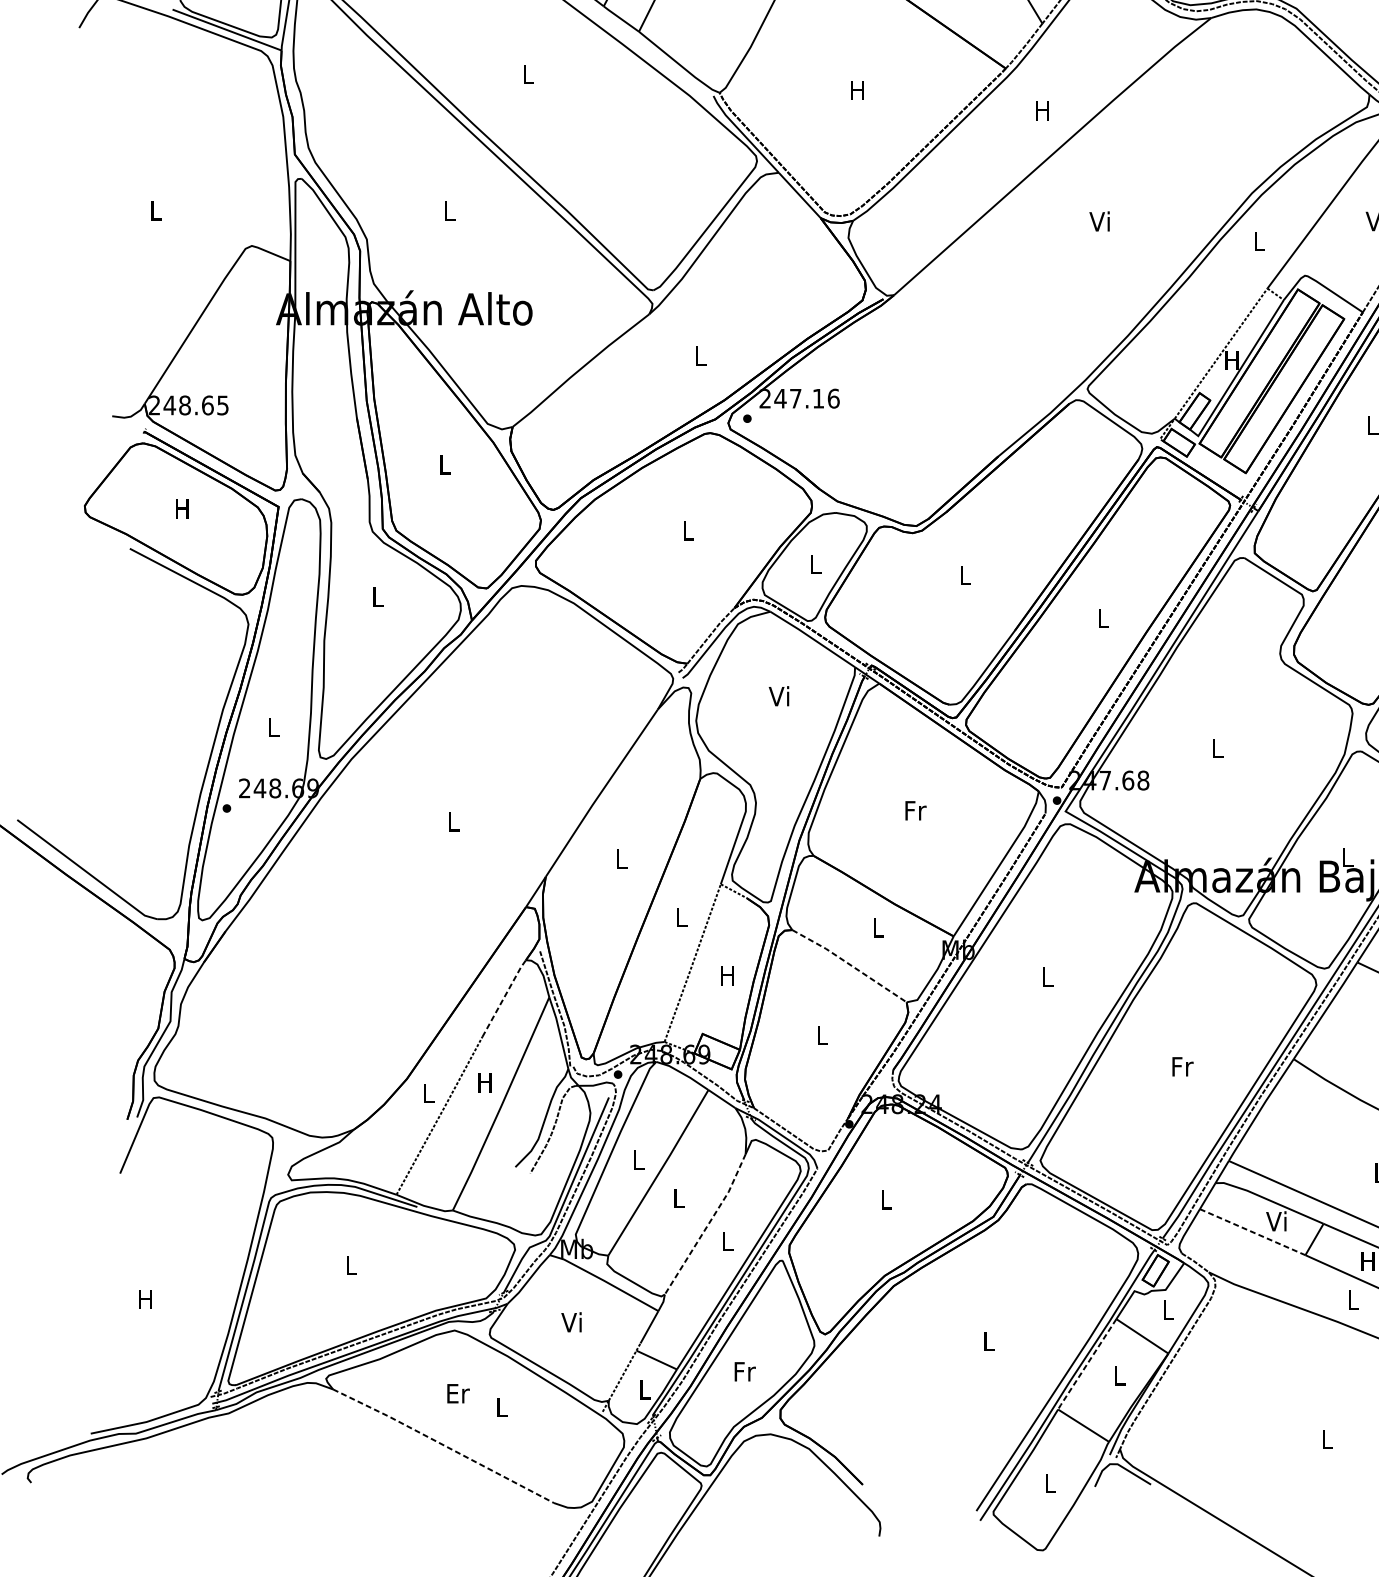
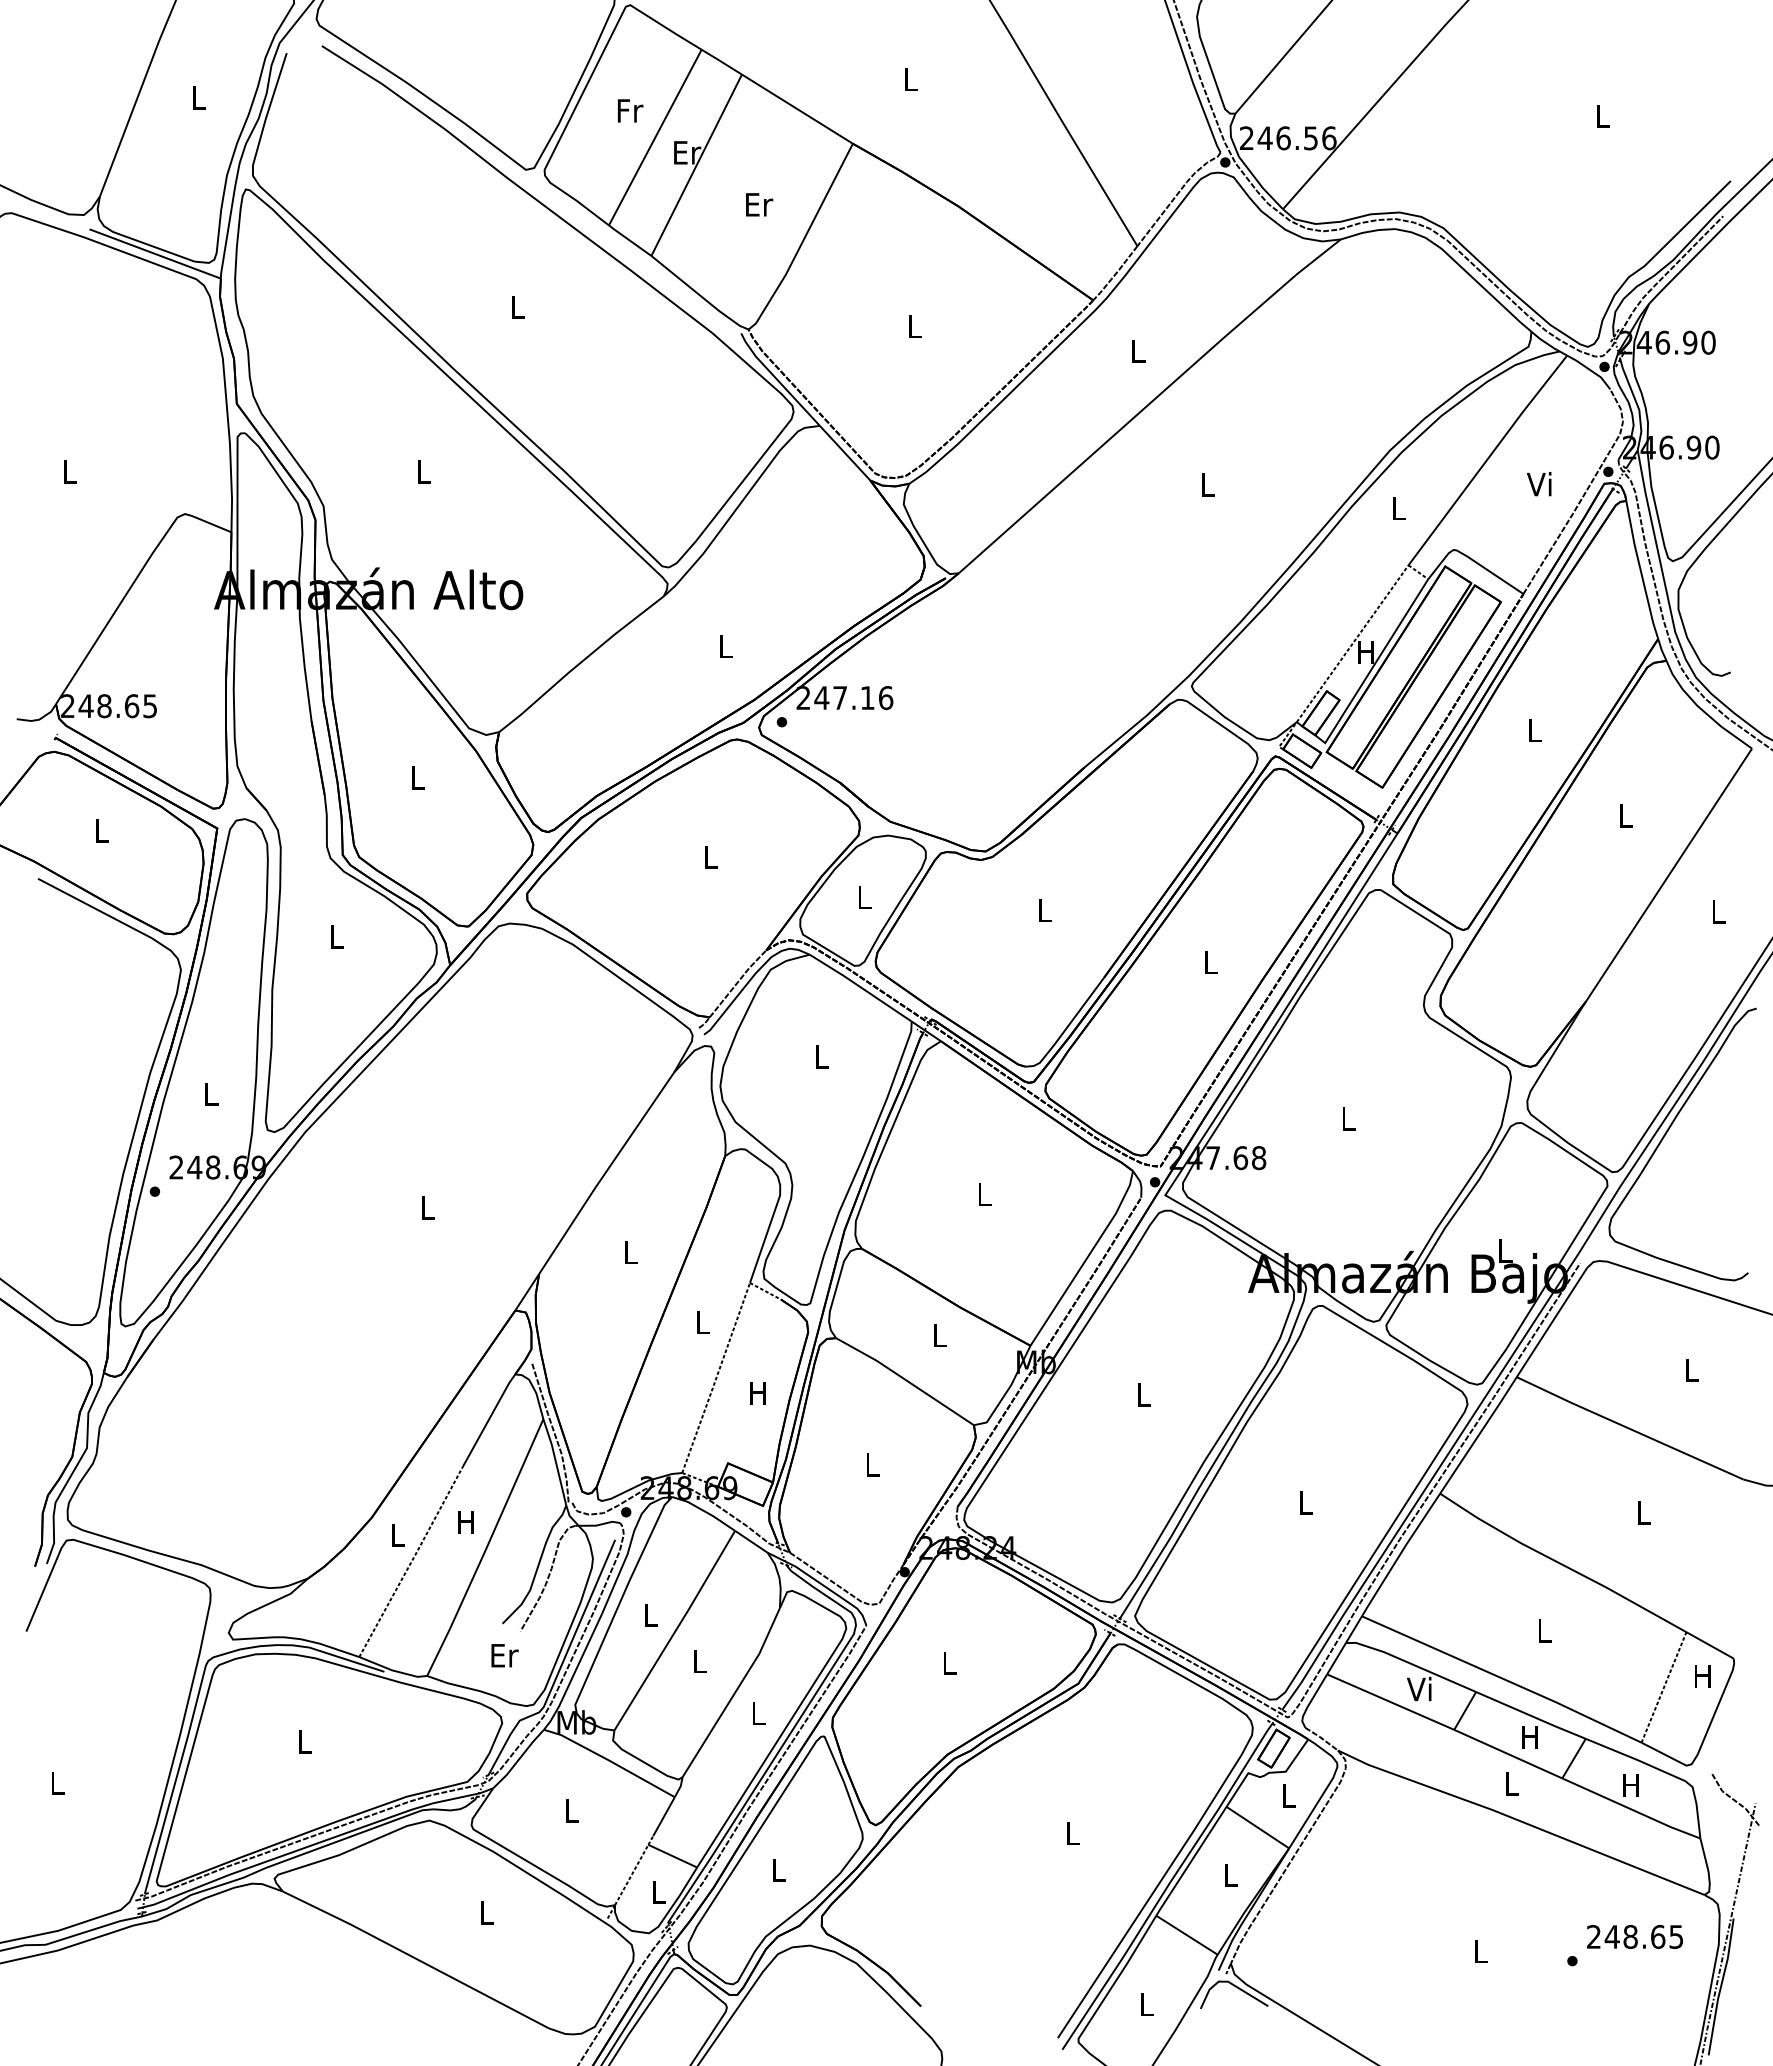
text: (857, 90) -> (914, 326), H -> L
text: (1042, 111) -> (1137, 351), H -> L
text: (1099, 221) -> (1206, 484), Vi -> L
text: (181, 508) -> (100, 830), H -> L
text: (778, 696) -> (819, 1056), Vi -> L
text: (915, 810) -> (984, 1194), Fr -> L
line: (849, 965) -> (905, 1380), dashed -> solid
line: (503, 997) -> (488, 1419), dashed -> solid
text: (1182, 1066) -> (1306, 1502), Fr -> L
line: (707, 1225) -> (734, 1694), dashed -> solid
line: (1253, 1232) -> (1391, 1702), dashed -> solid
text: (145, 1299) -> (56, 1783), H -> L
text: (571, 1322) -> (569, 1810), Vi -> L
line: (1086, 1364) -> (1190, 1861), dashed -> solid
text: (745, 1371) -> (779, 1869), Fr -> L
text: (458, 1393) -> (504, 1655), moved
line: (443, 1445) -> (415, 1958), dashed -> solid

